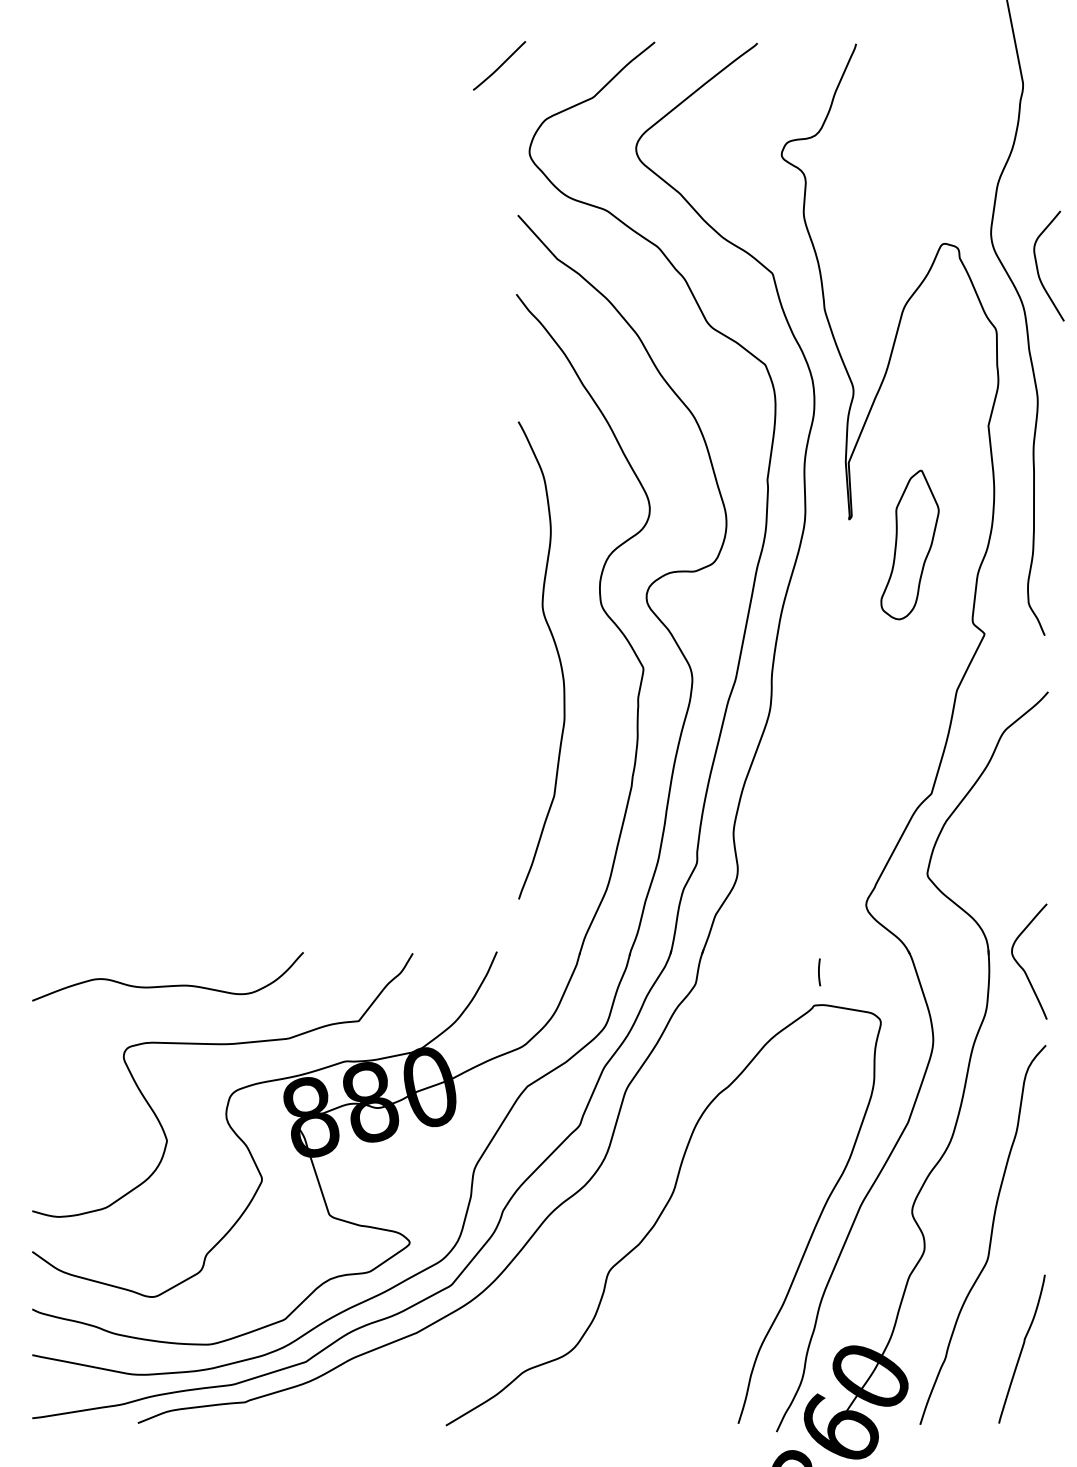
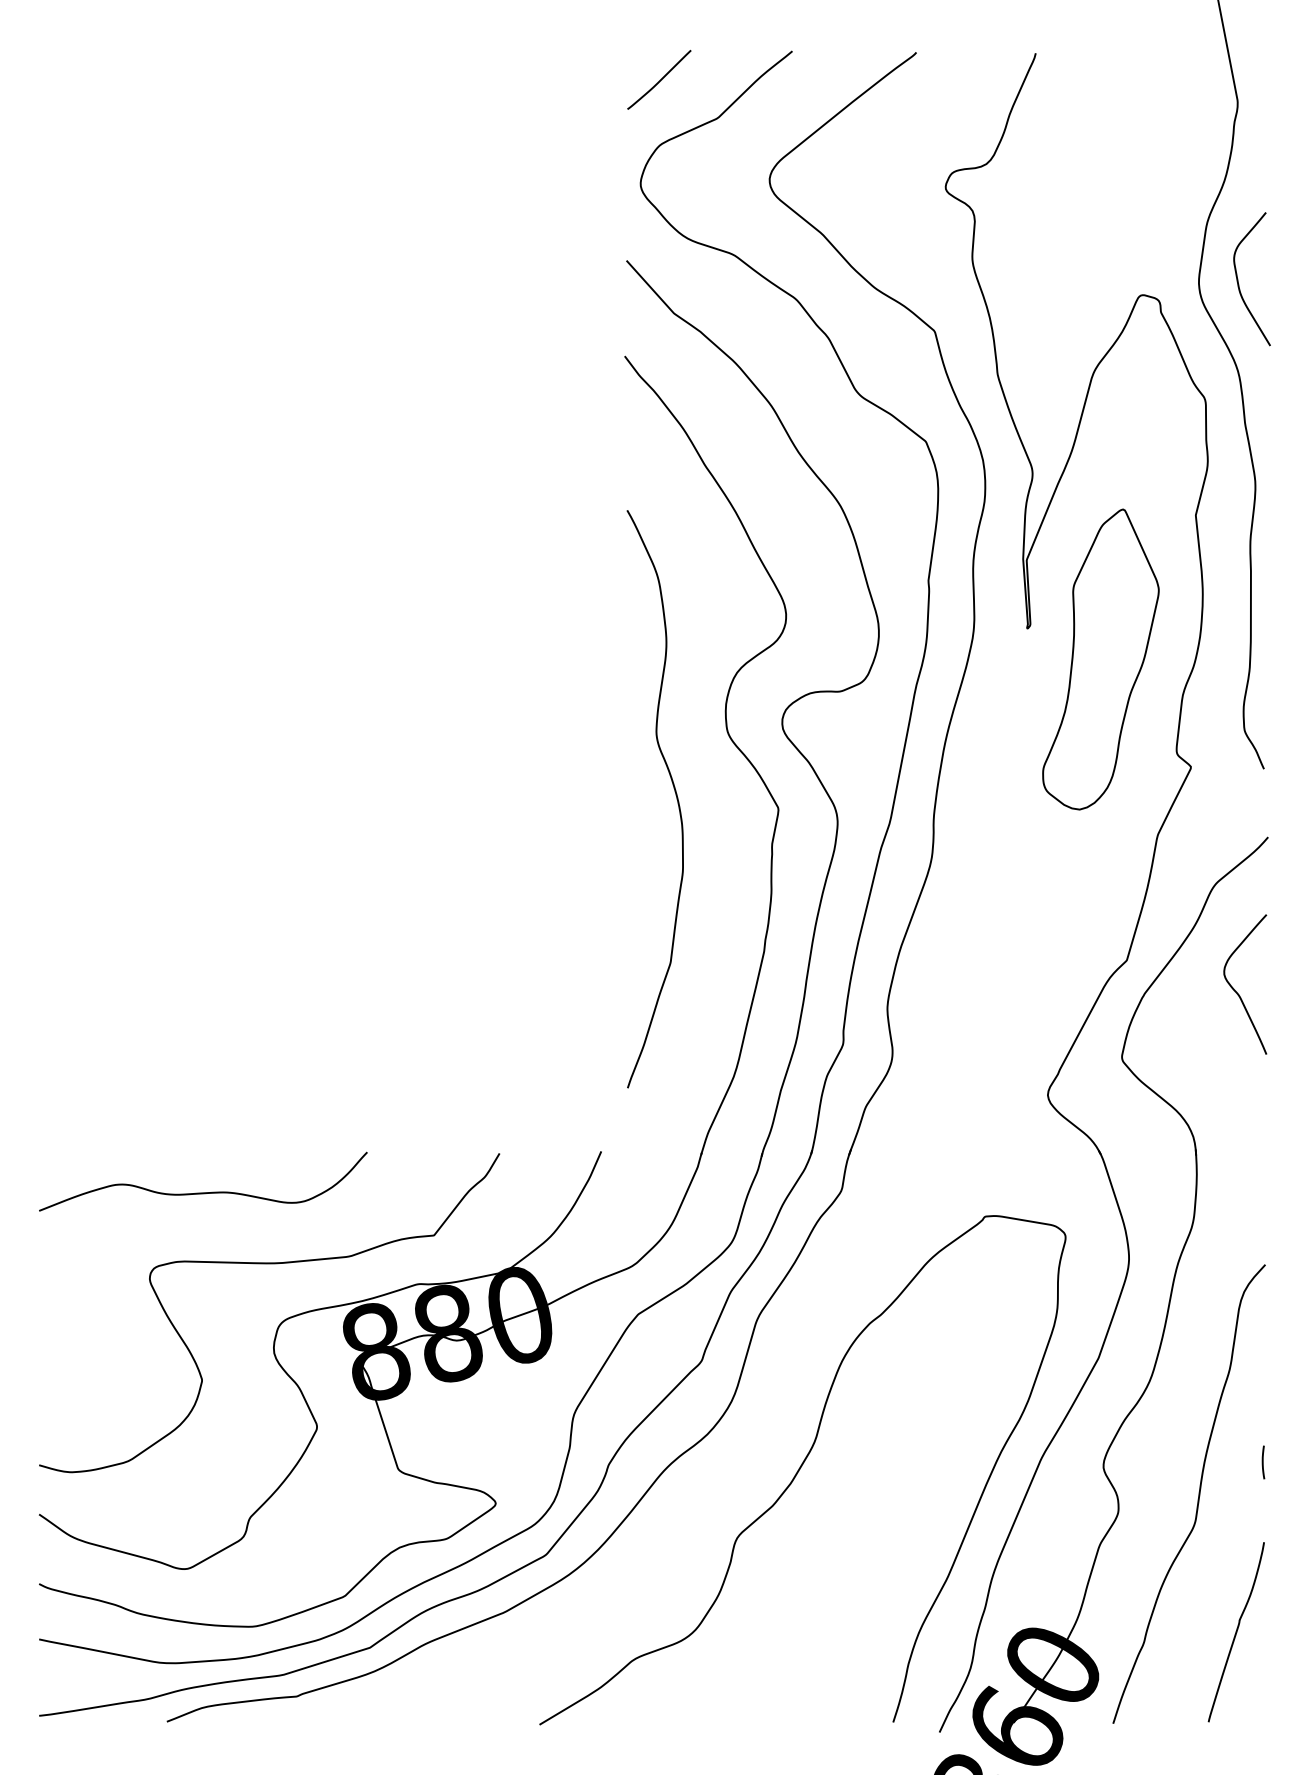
curve: (500, 65) -> (660, 79), moved
curve: (1037, 266) -> (1238, 279), moved
part: (909, 545) -> (1100, 659), size x1.67
curve: (1022, 968) -> (1237, 992), moved
curve: (819, 972) -> (1263, 1462), moved

